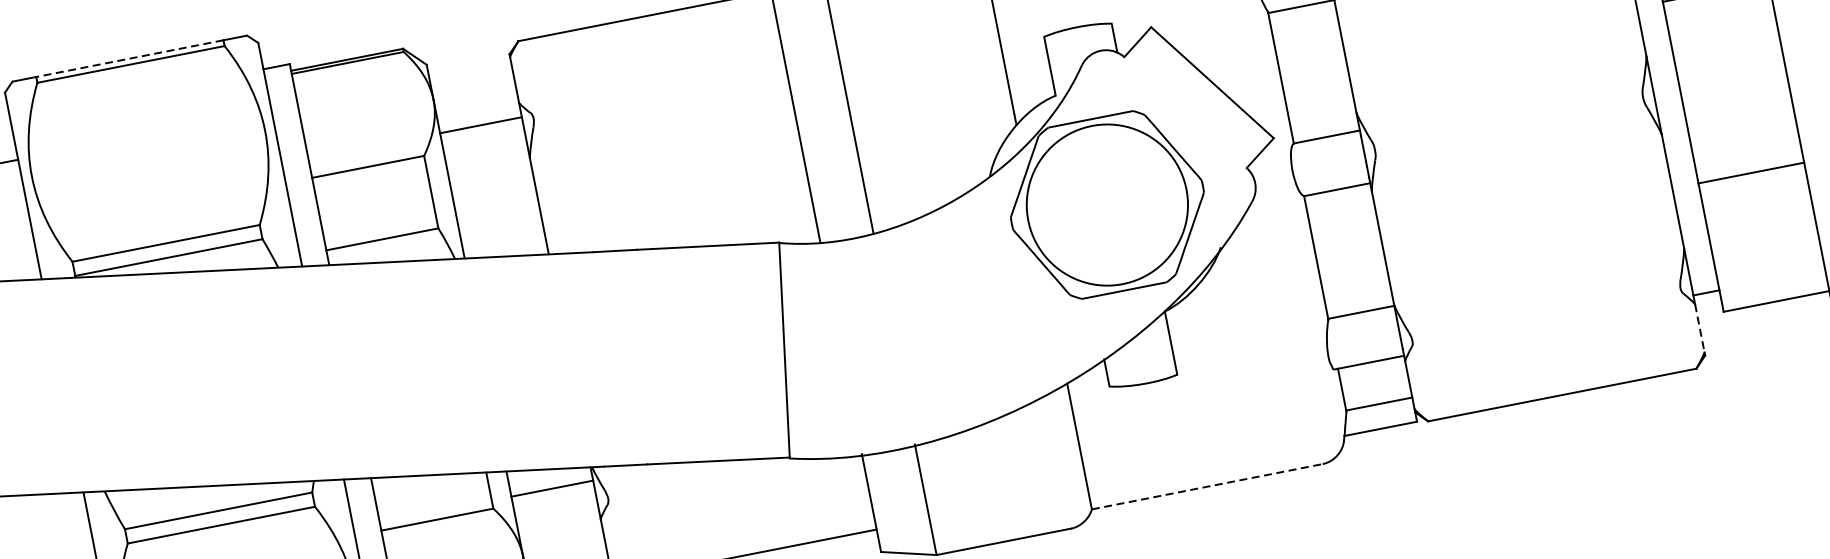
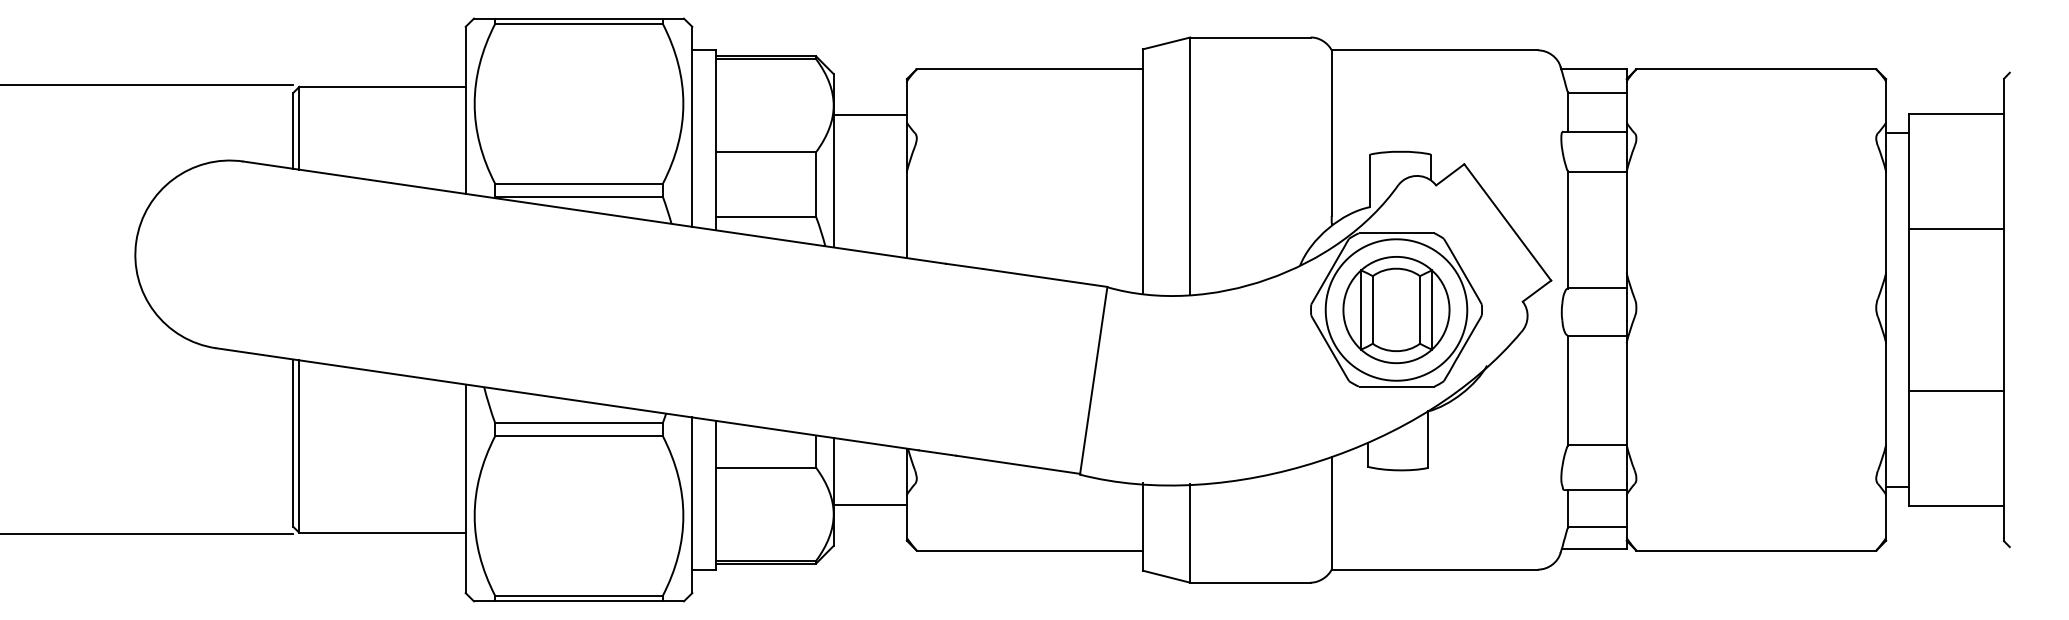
line: (130, 58) -> (579, 18), dashed -> solid
line: (480, 125) -> (869, 115), moved
part: (1107, 204) -> (1396, 309), added
line: (1700, 328) -> (1886, 516), dashed -> solid
line: (1207, 486) -> (1435, 569), dashed -> solid
line: (551, 488) -> (869, 504), moved

